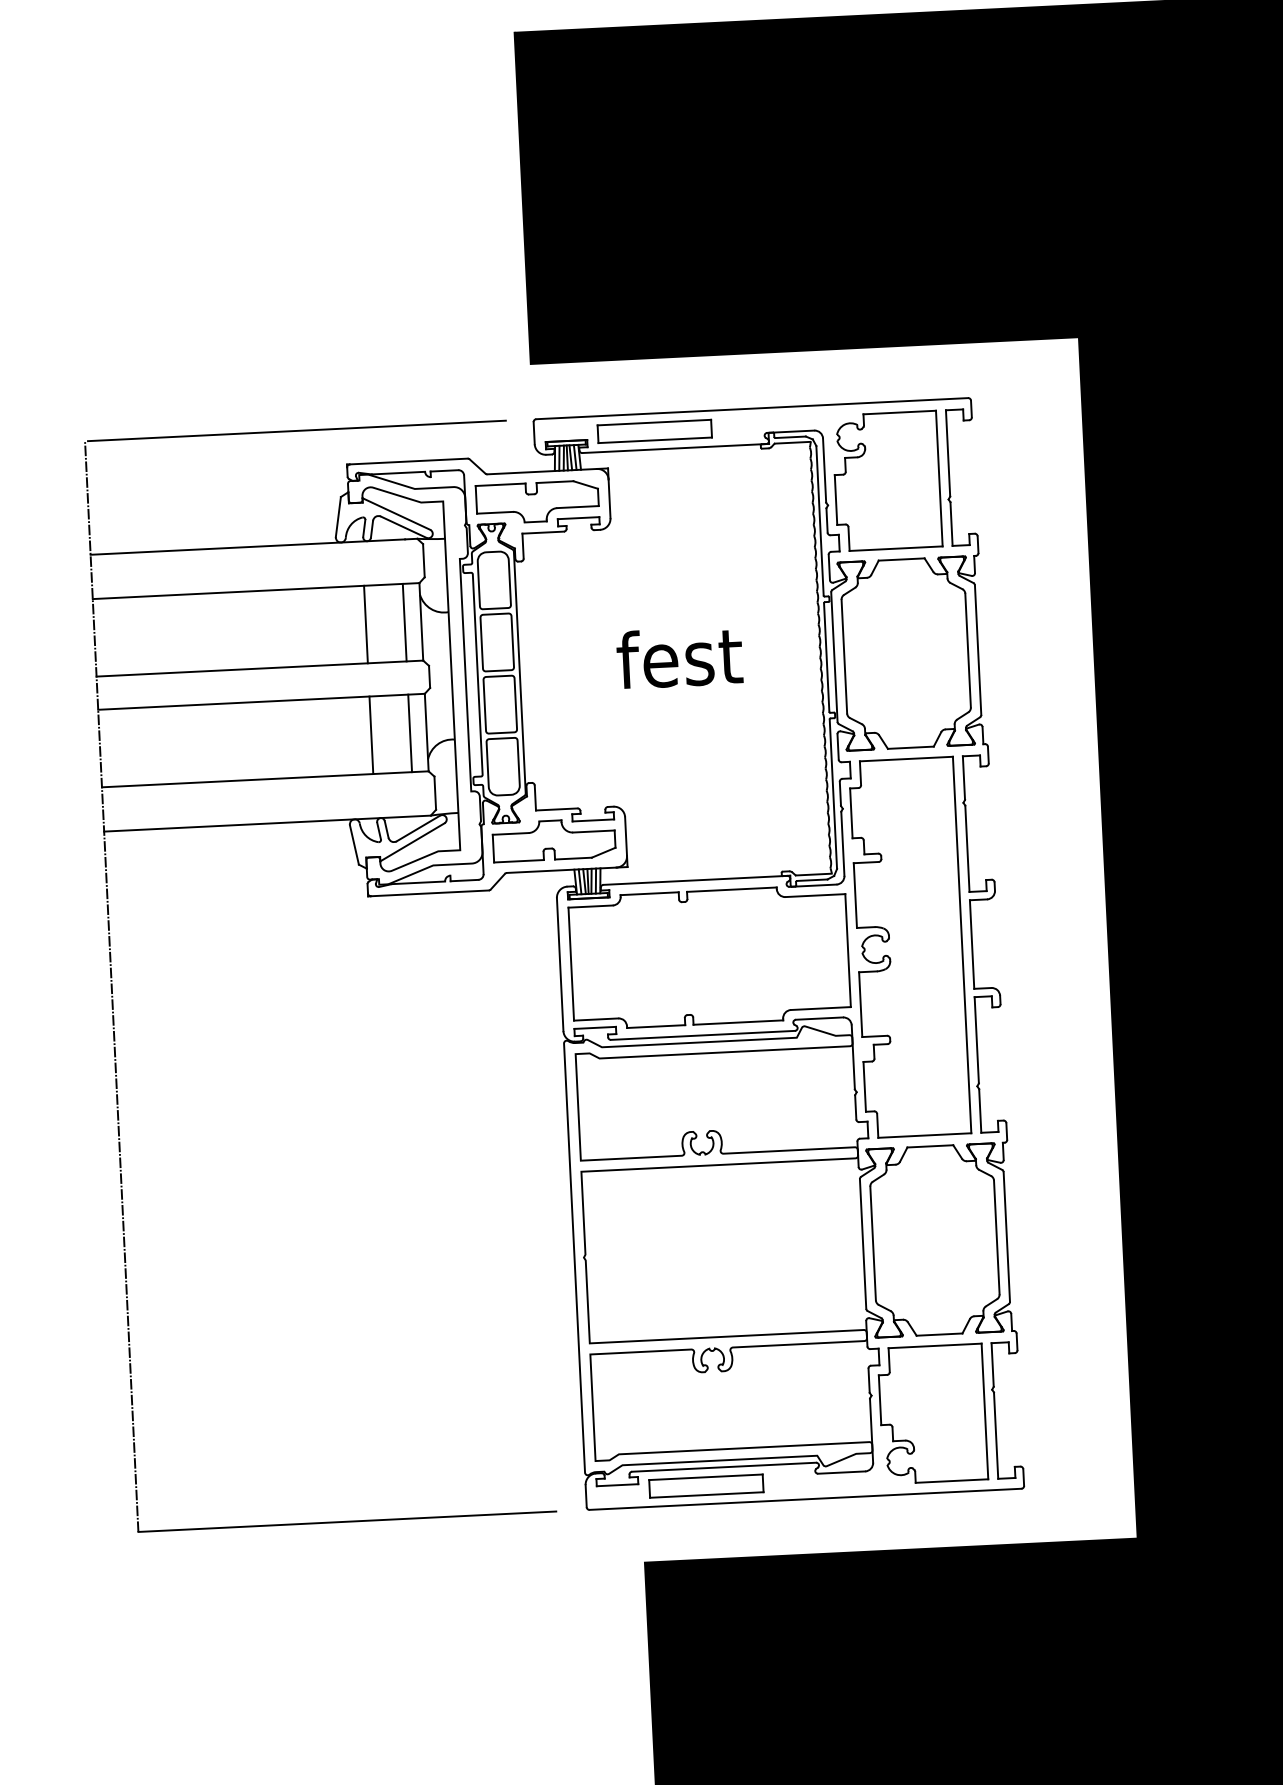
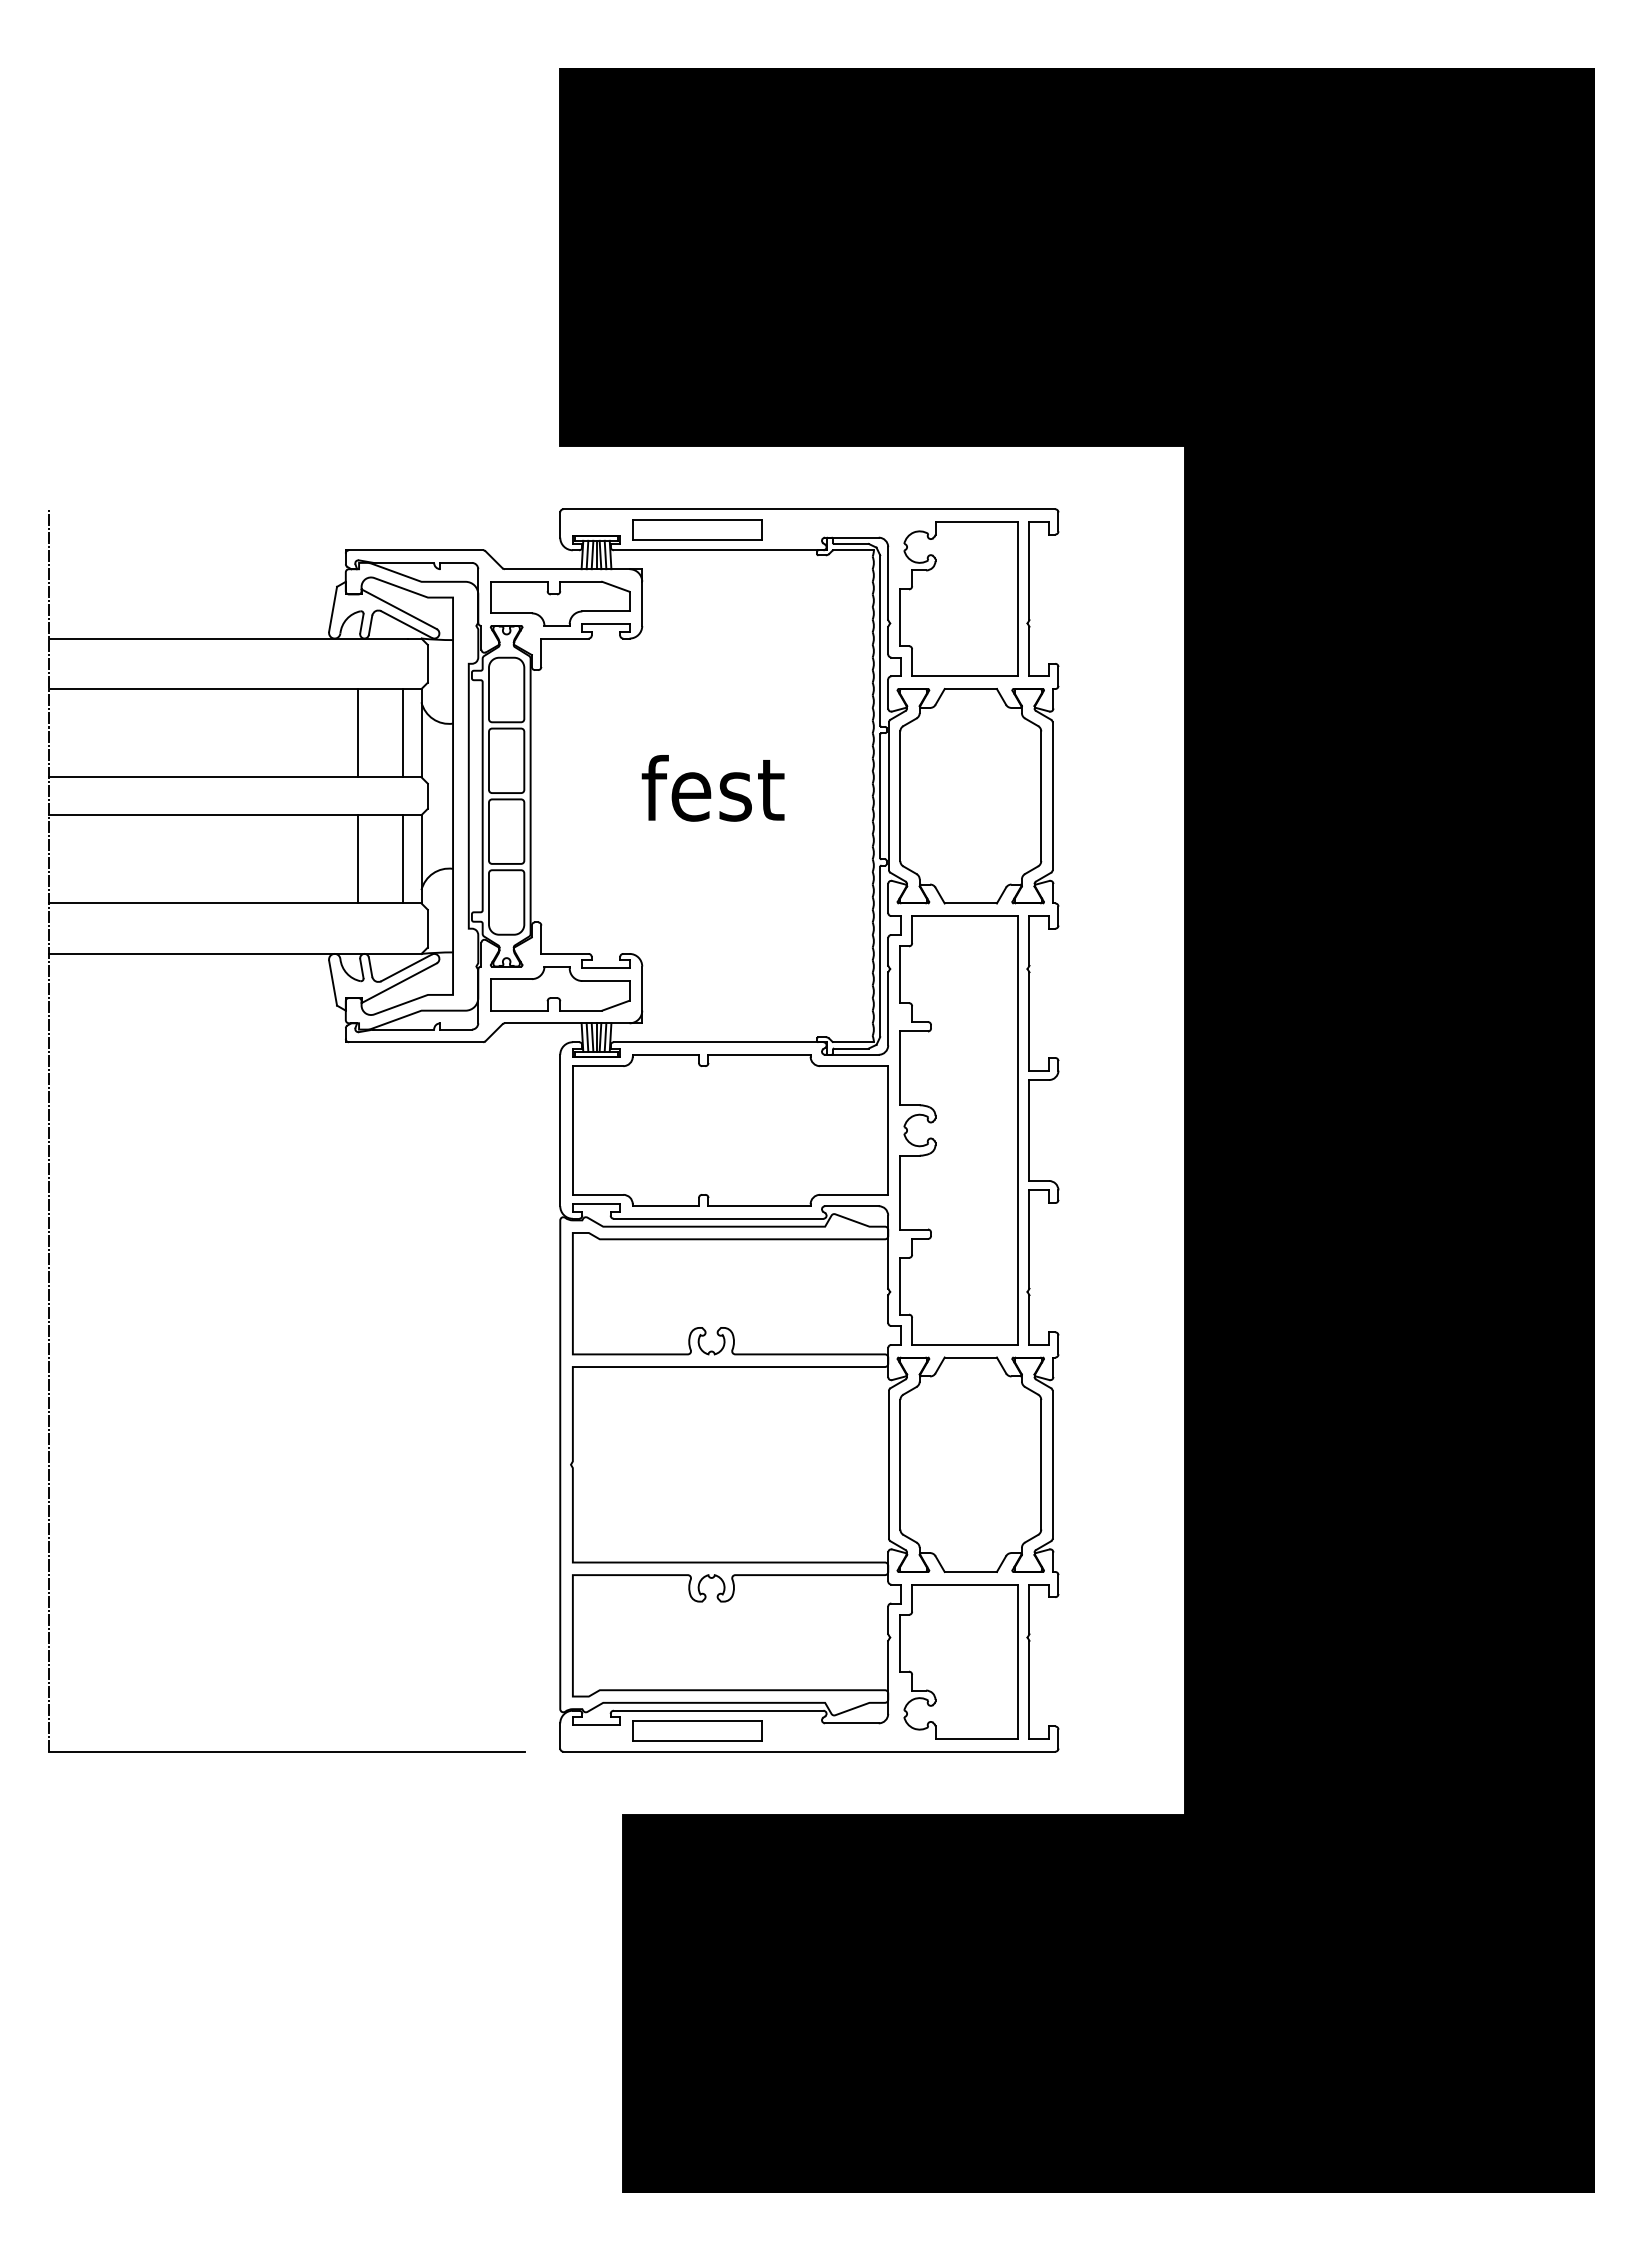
line: (296, 431) -> (290, 509), removed

